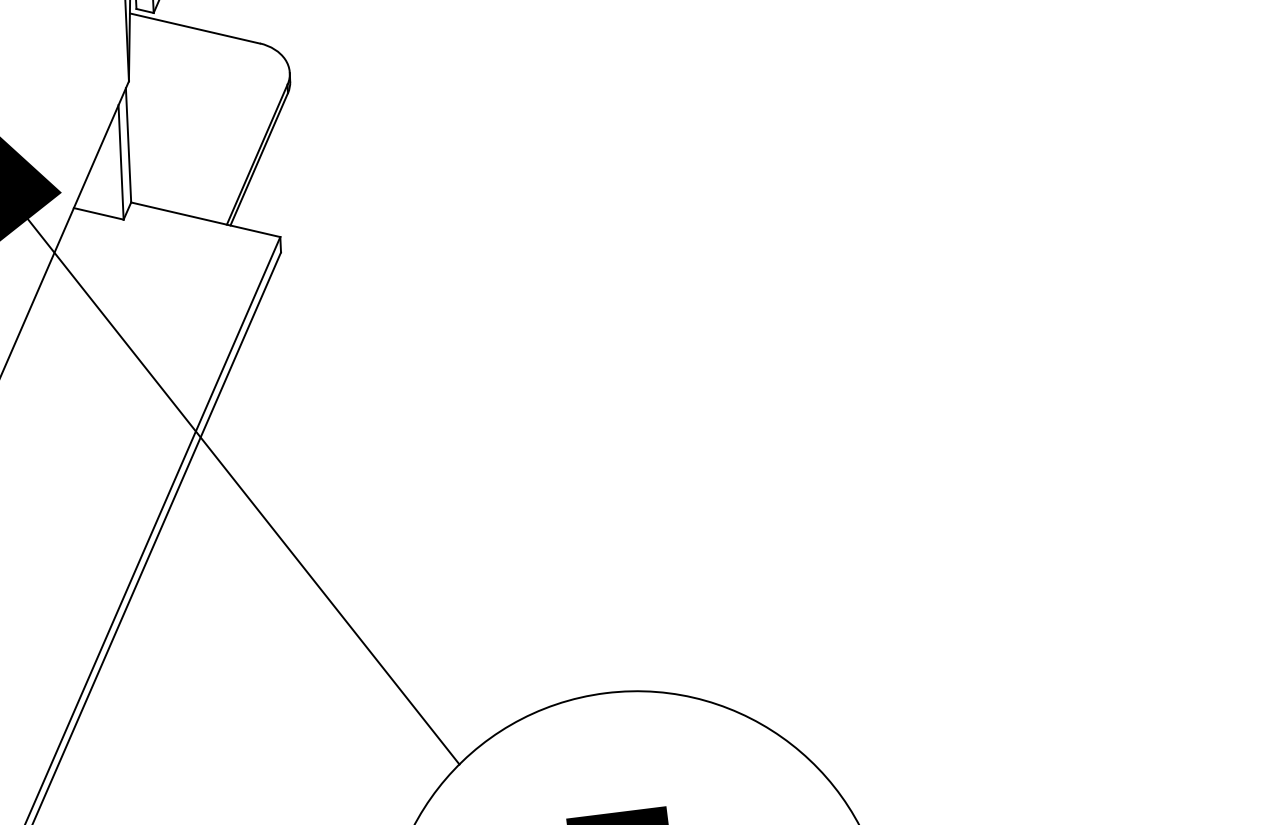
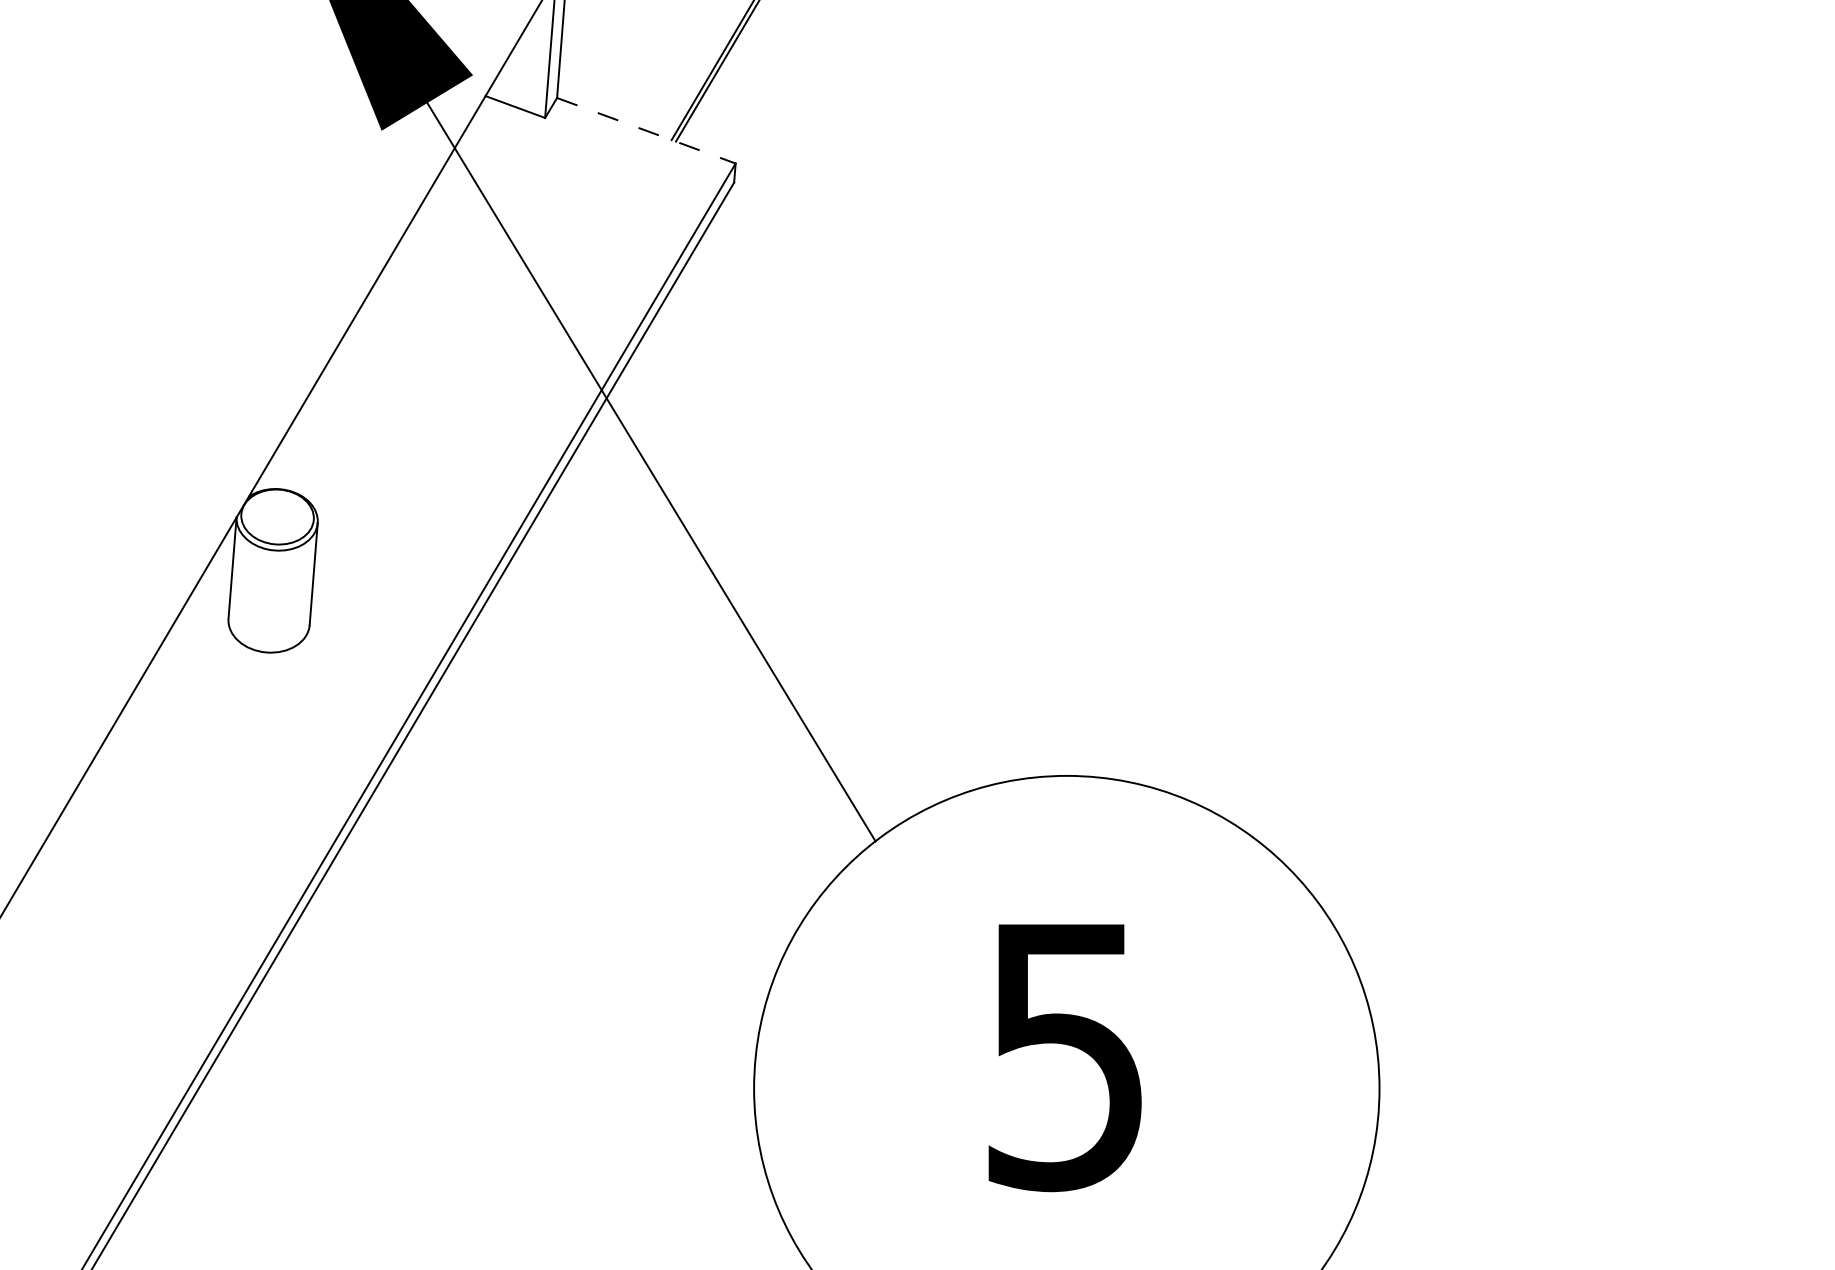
line: (205, 219) -> (646, 130), solid -> dashed

